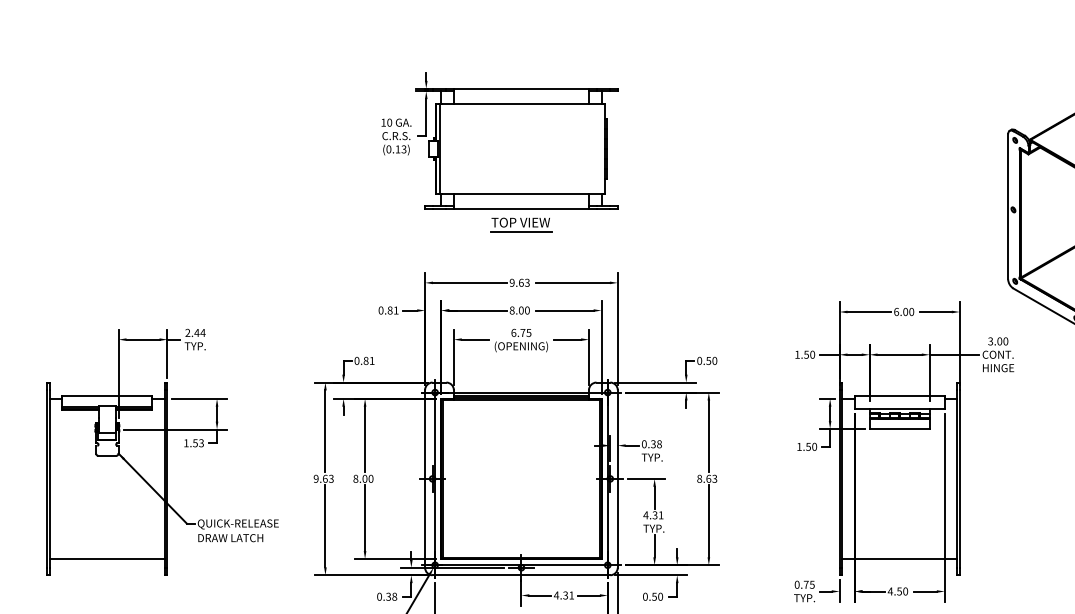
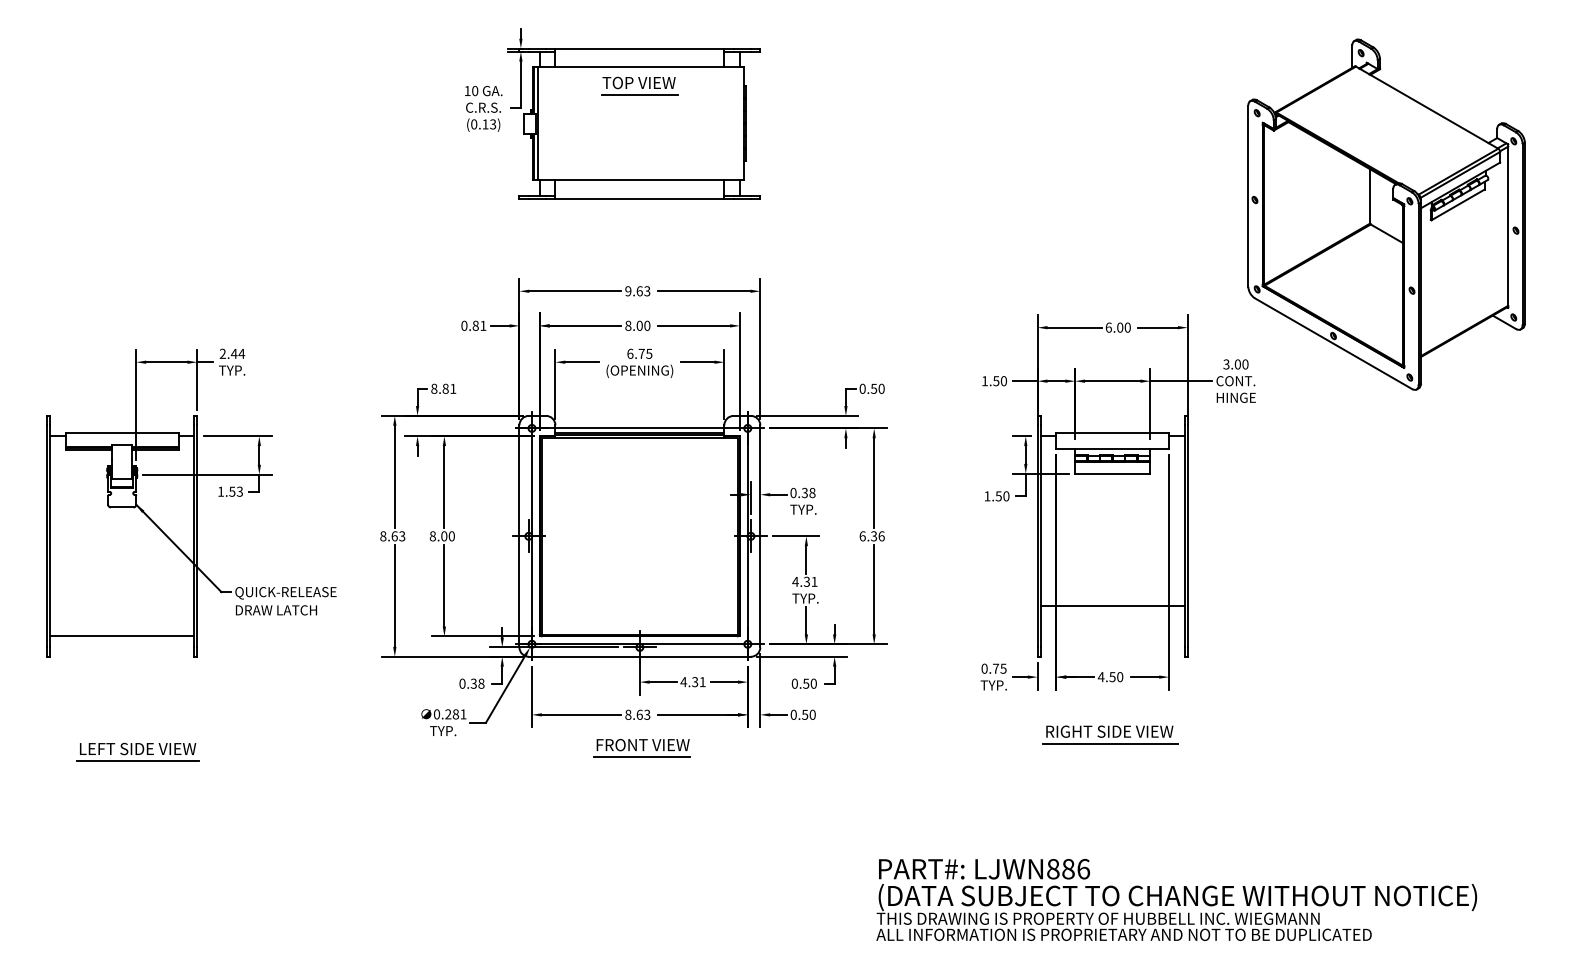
part: (521, 224) -> (639, 85), moved
text: (357, 360) -> (434, 388), 0.81 -> 8.81
text: (316, 479) -> (383, 536), 9.63 -> 8.63
text: (706, 479) -> (871, 536), 8.63 -> 6.36
line: (899, 559) -> (1112, 606), moved

